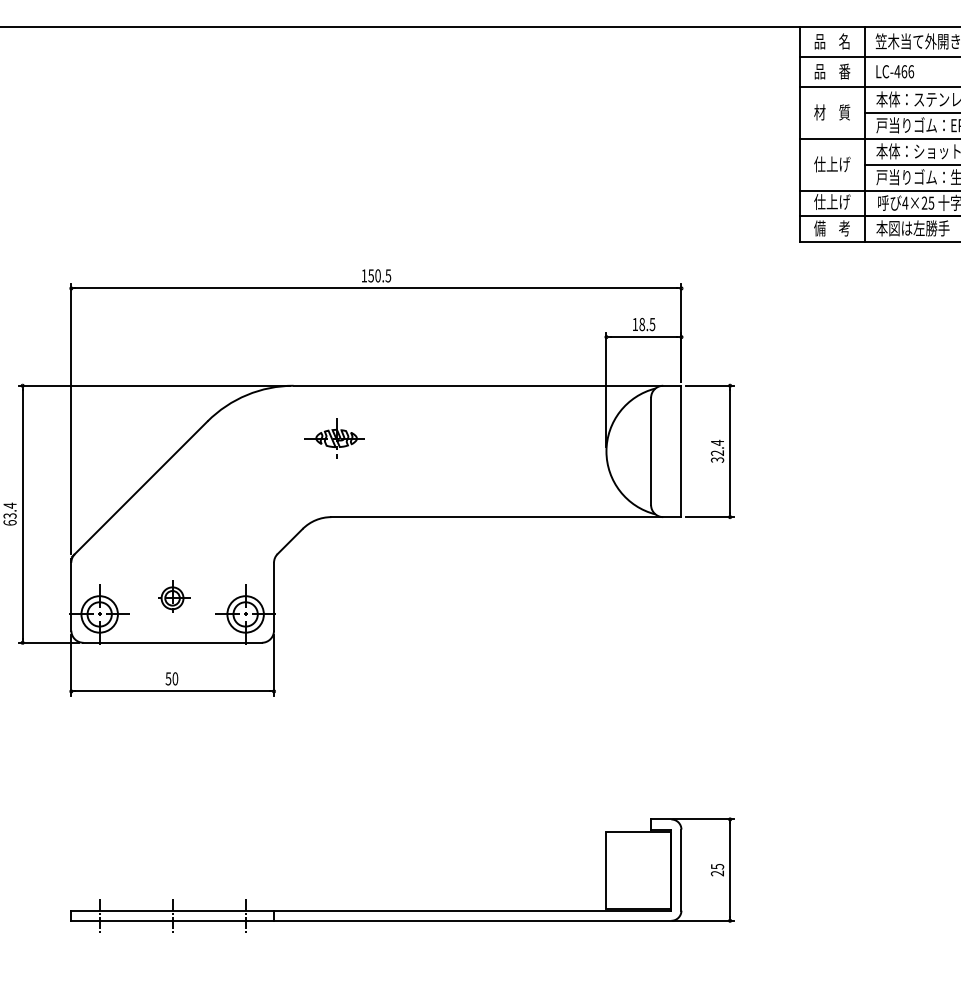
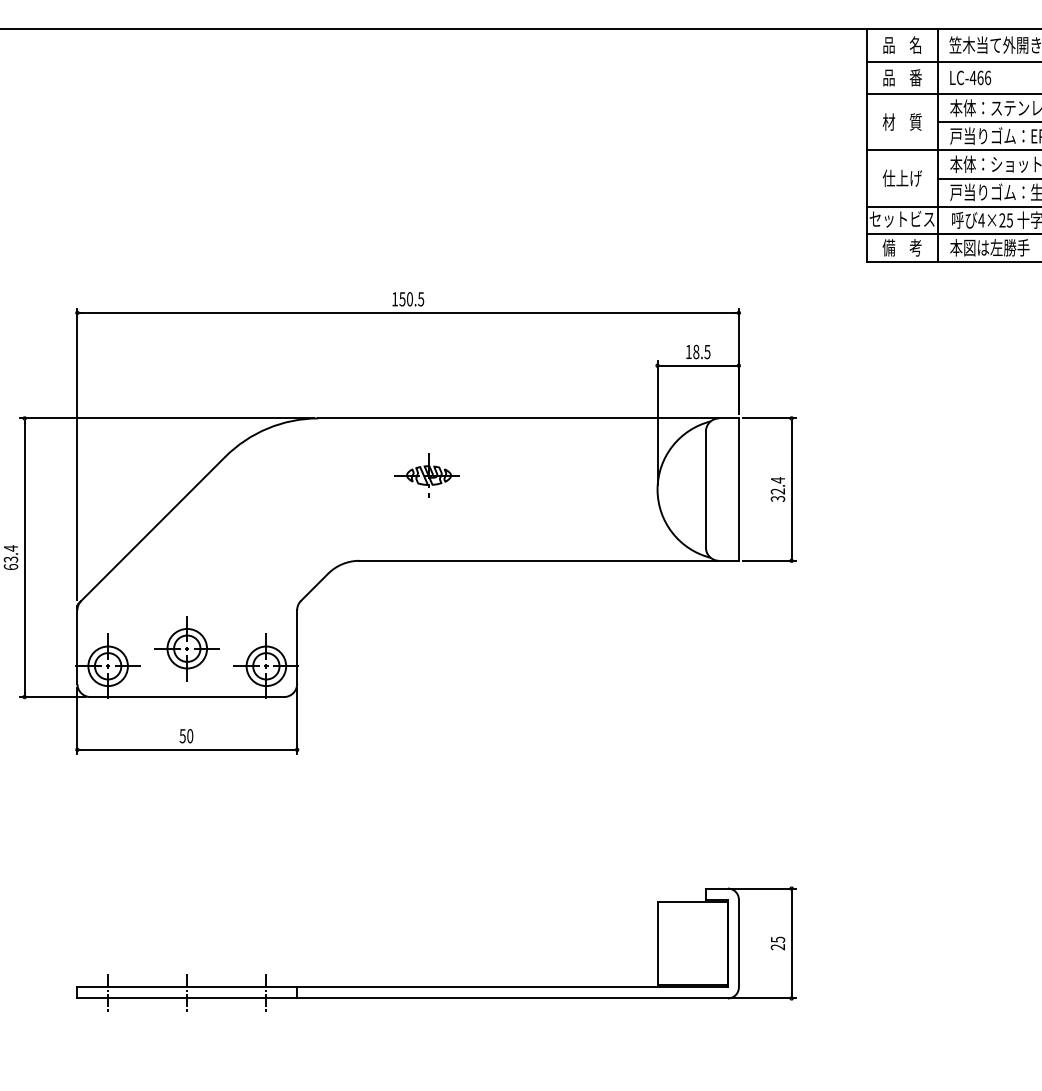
text: (831, 201) -> (901, 218), 仕上げ -> セットビス
part: (334, 438) -> (426, 475), moved
part: (171, 598) -> (186, 648), size x1.67

